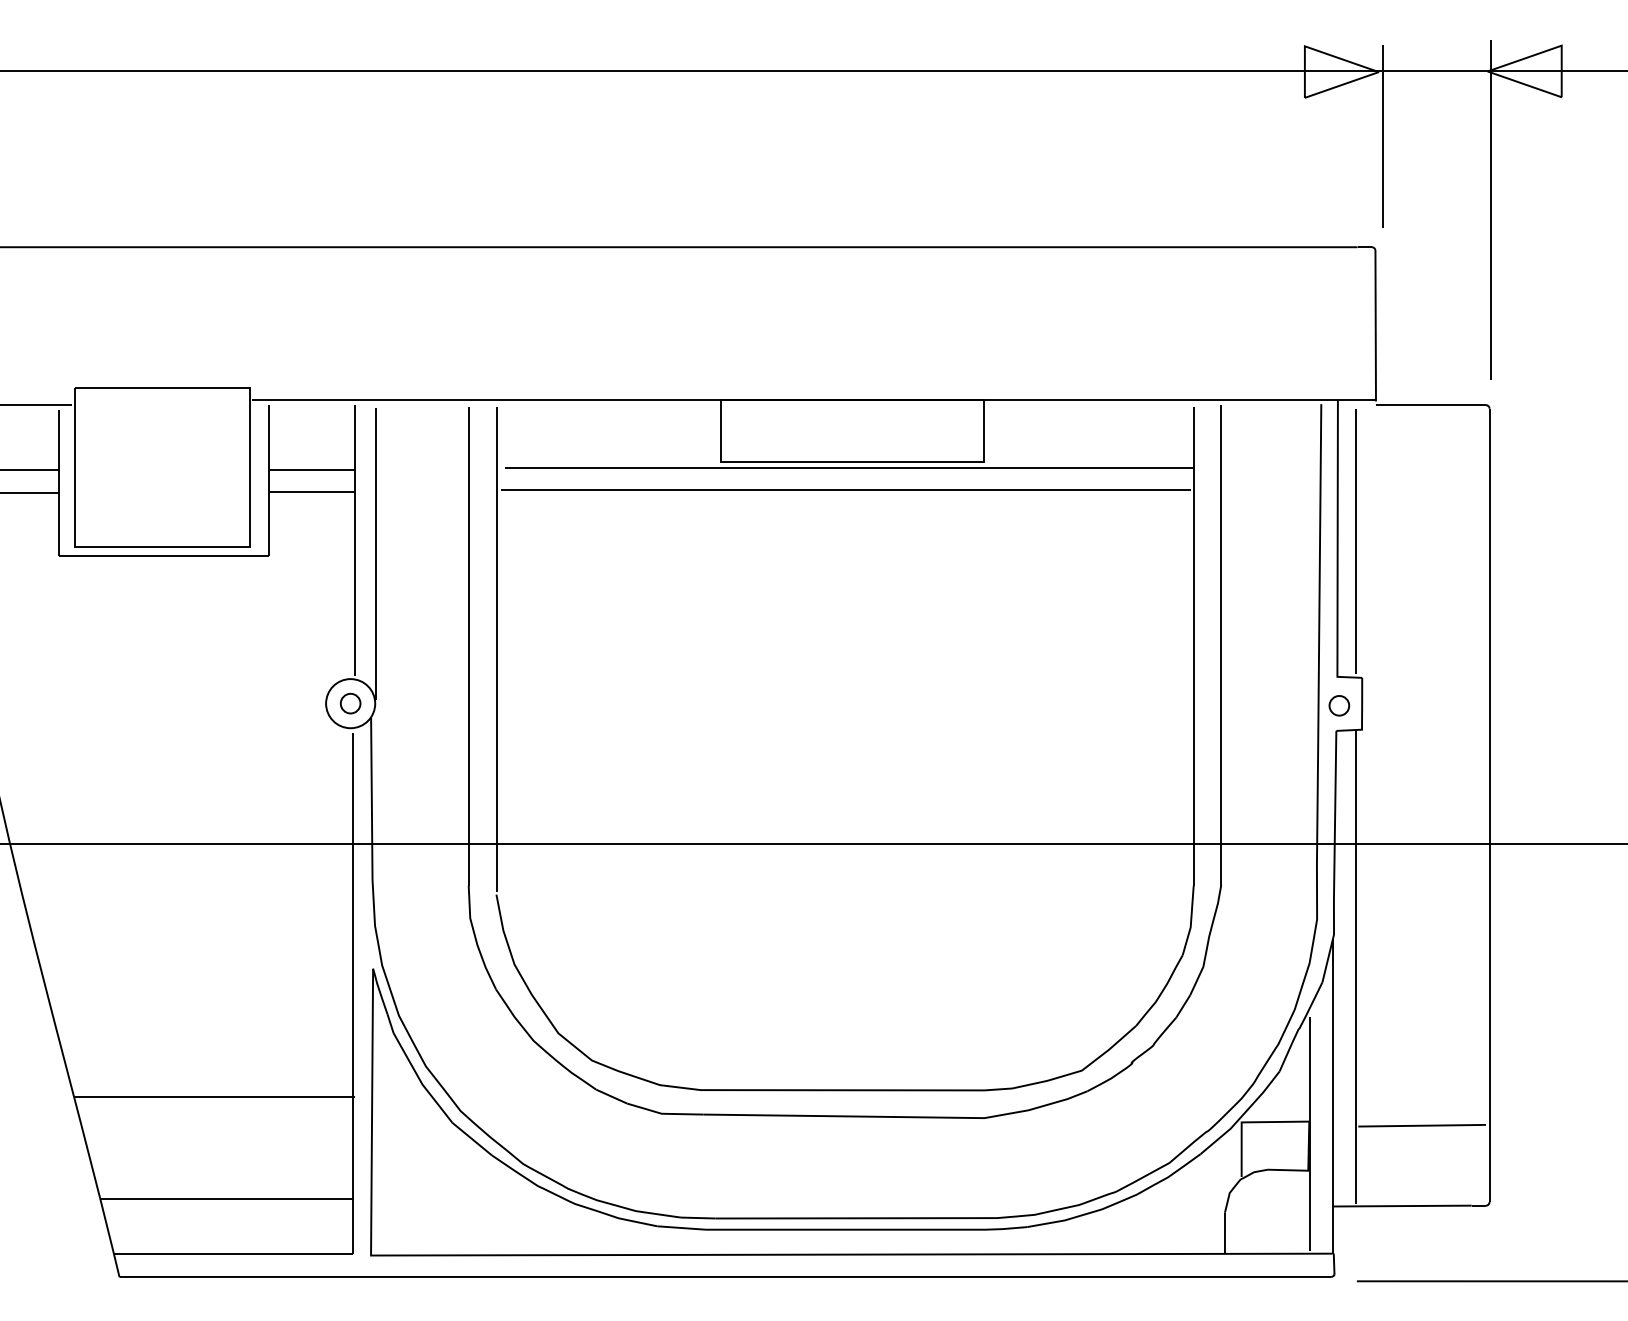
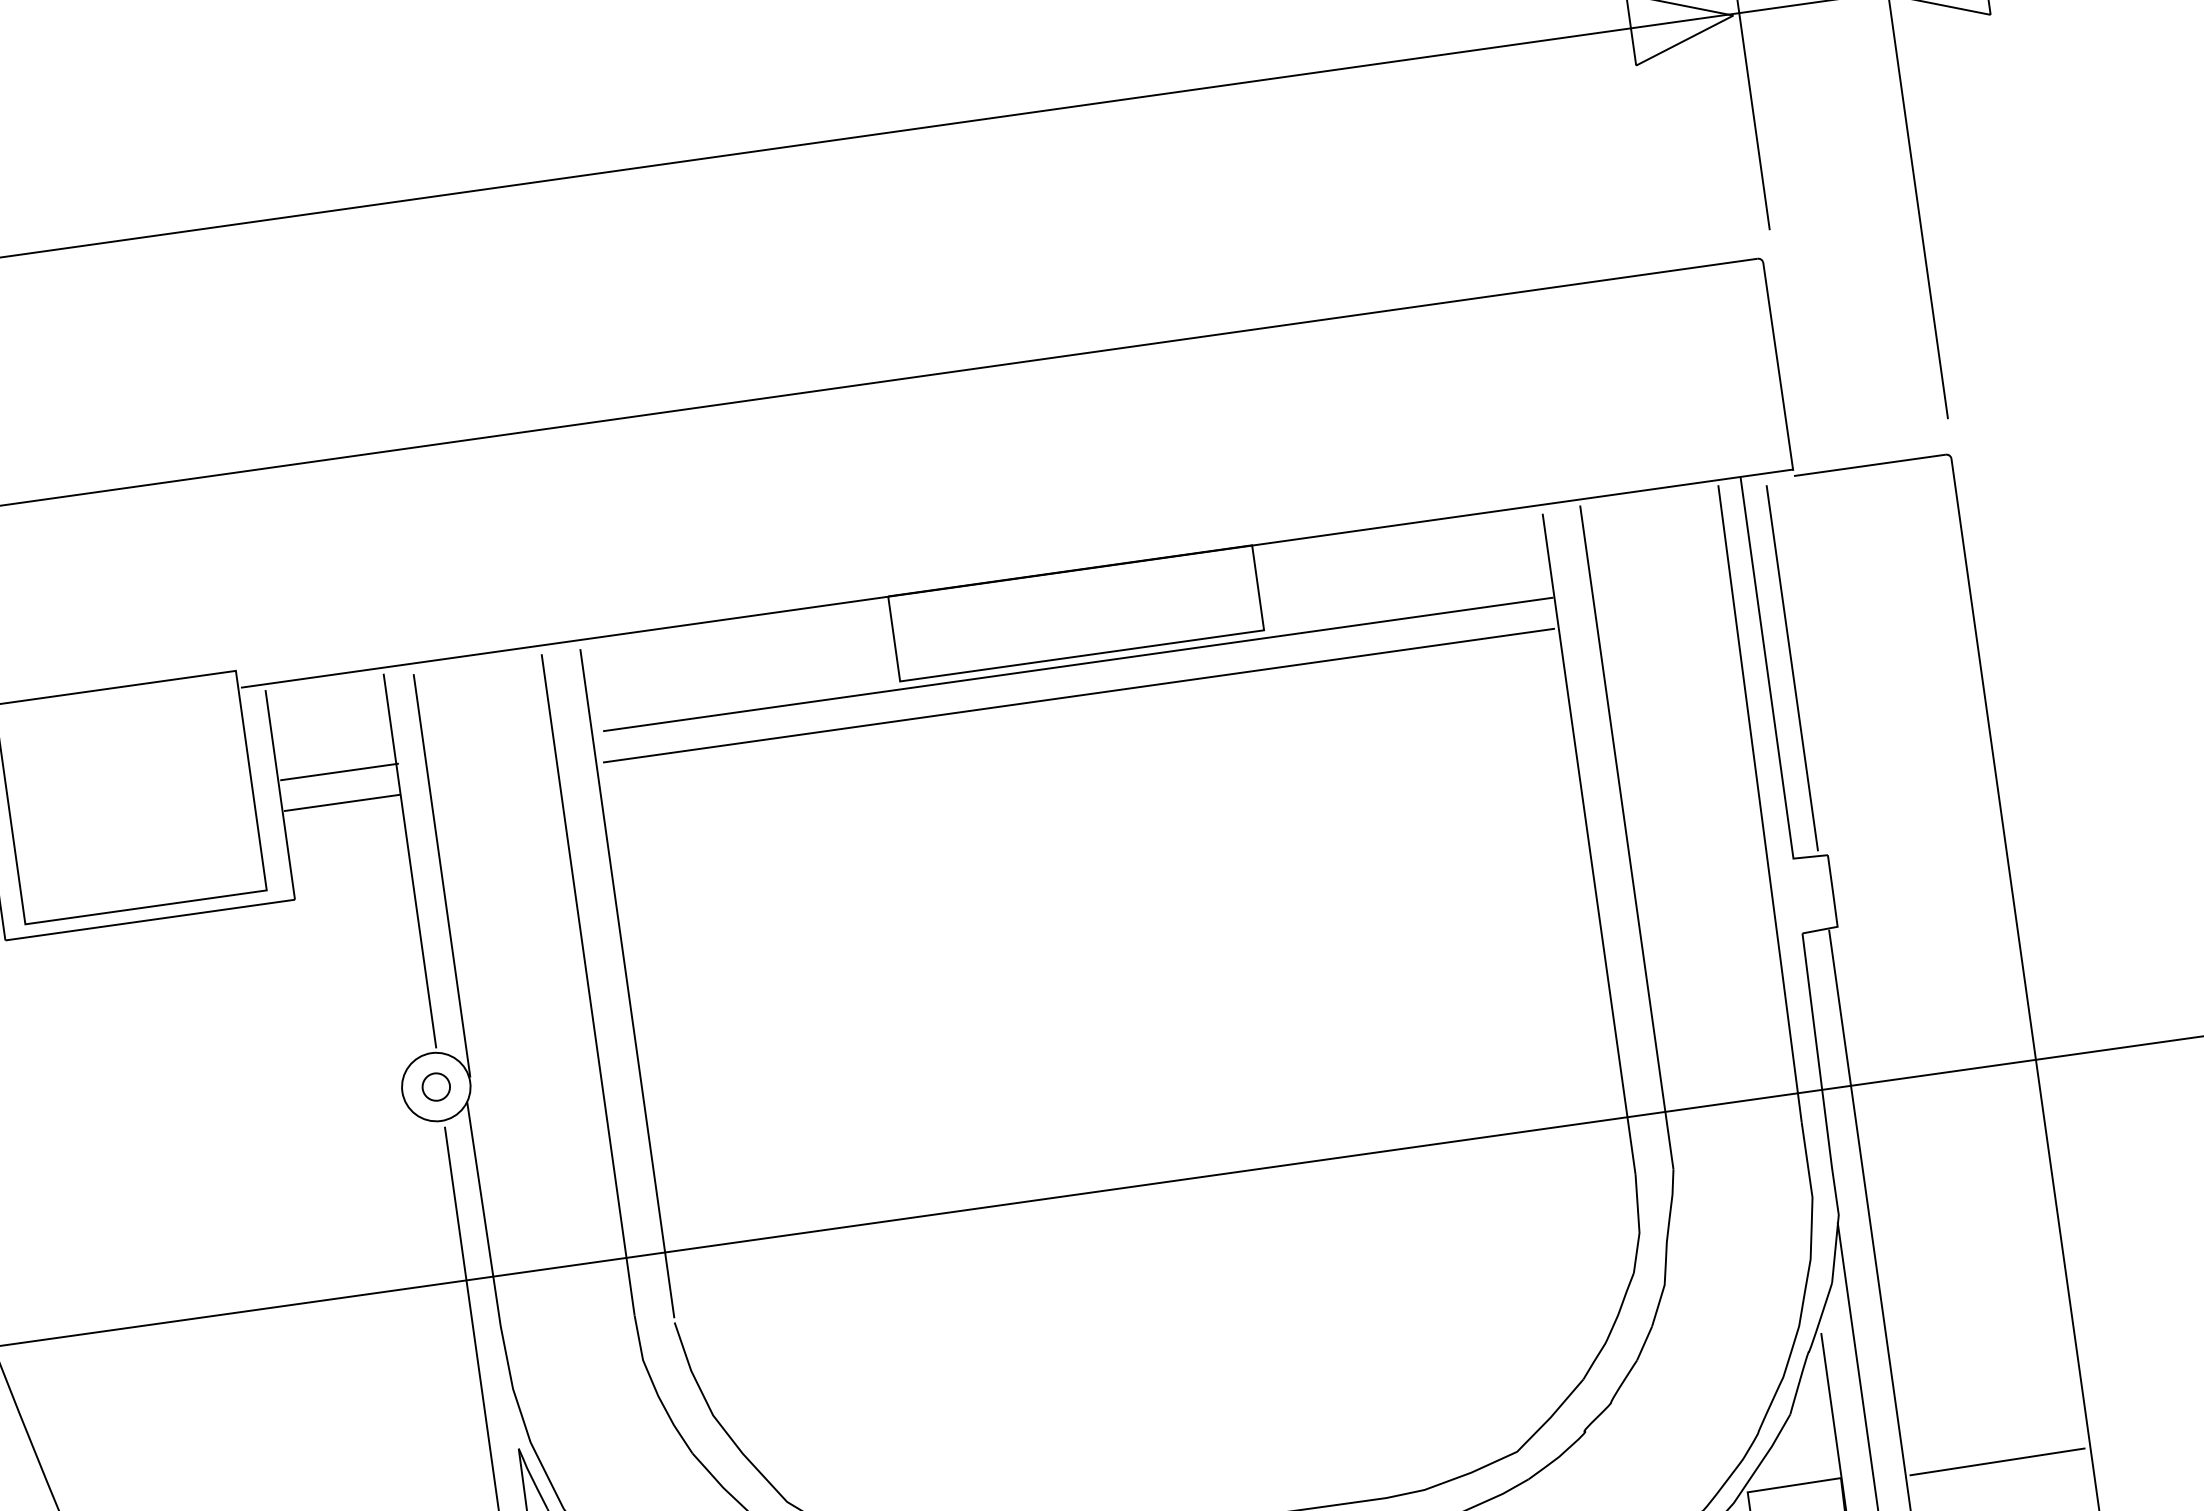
part: (1339, 705) -> (1801, 897), removed

